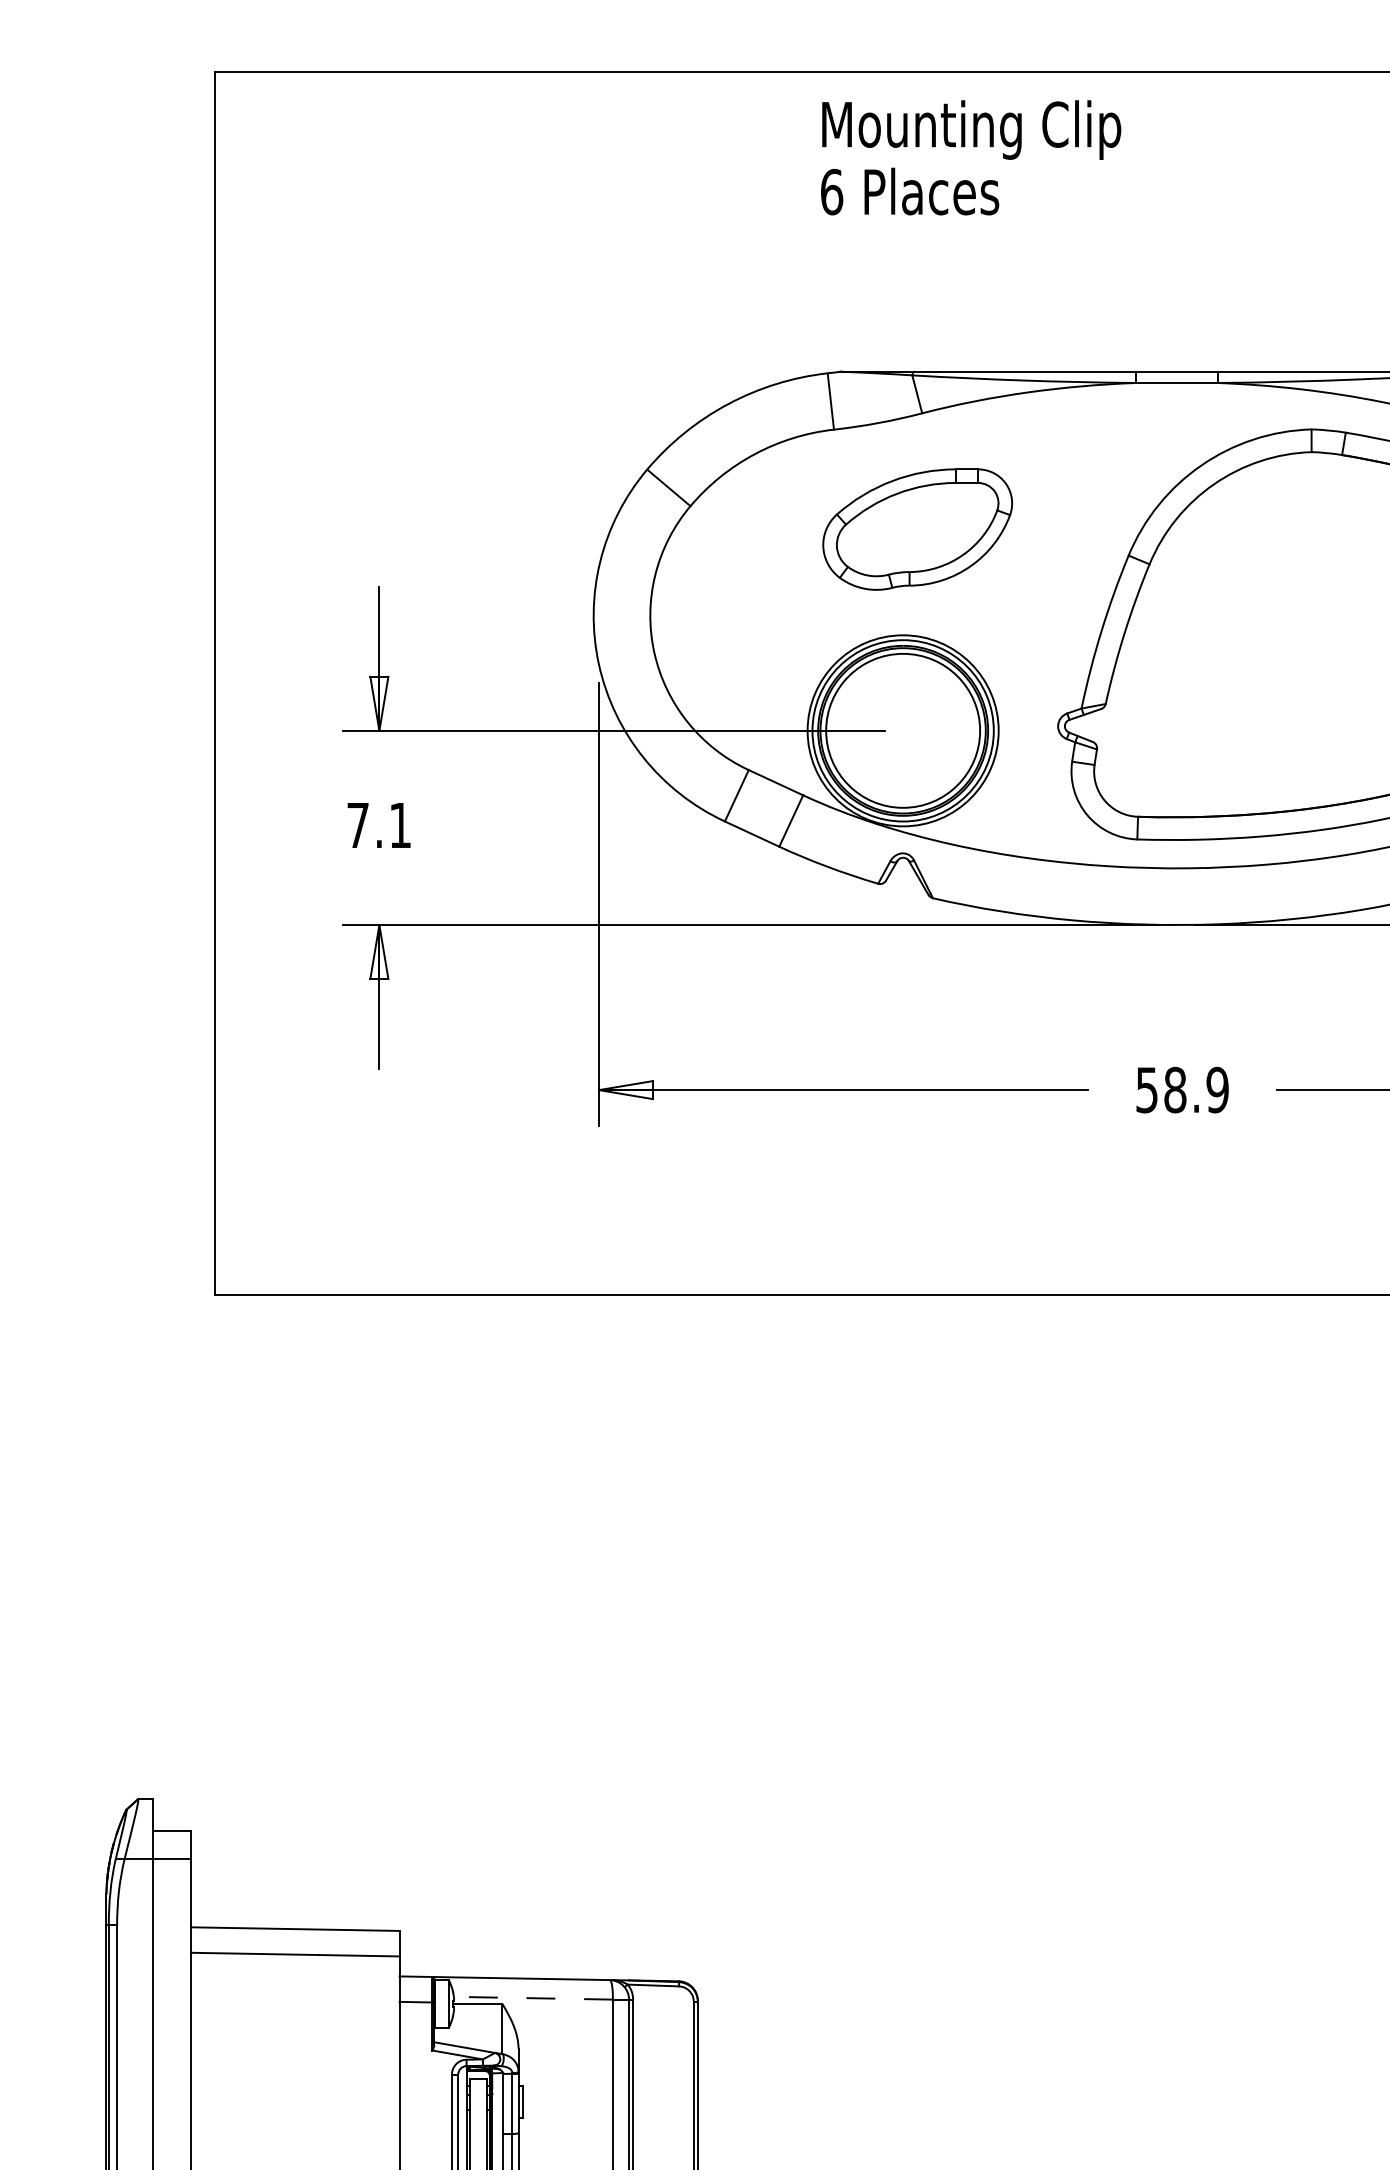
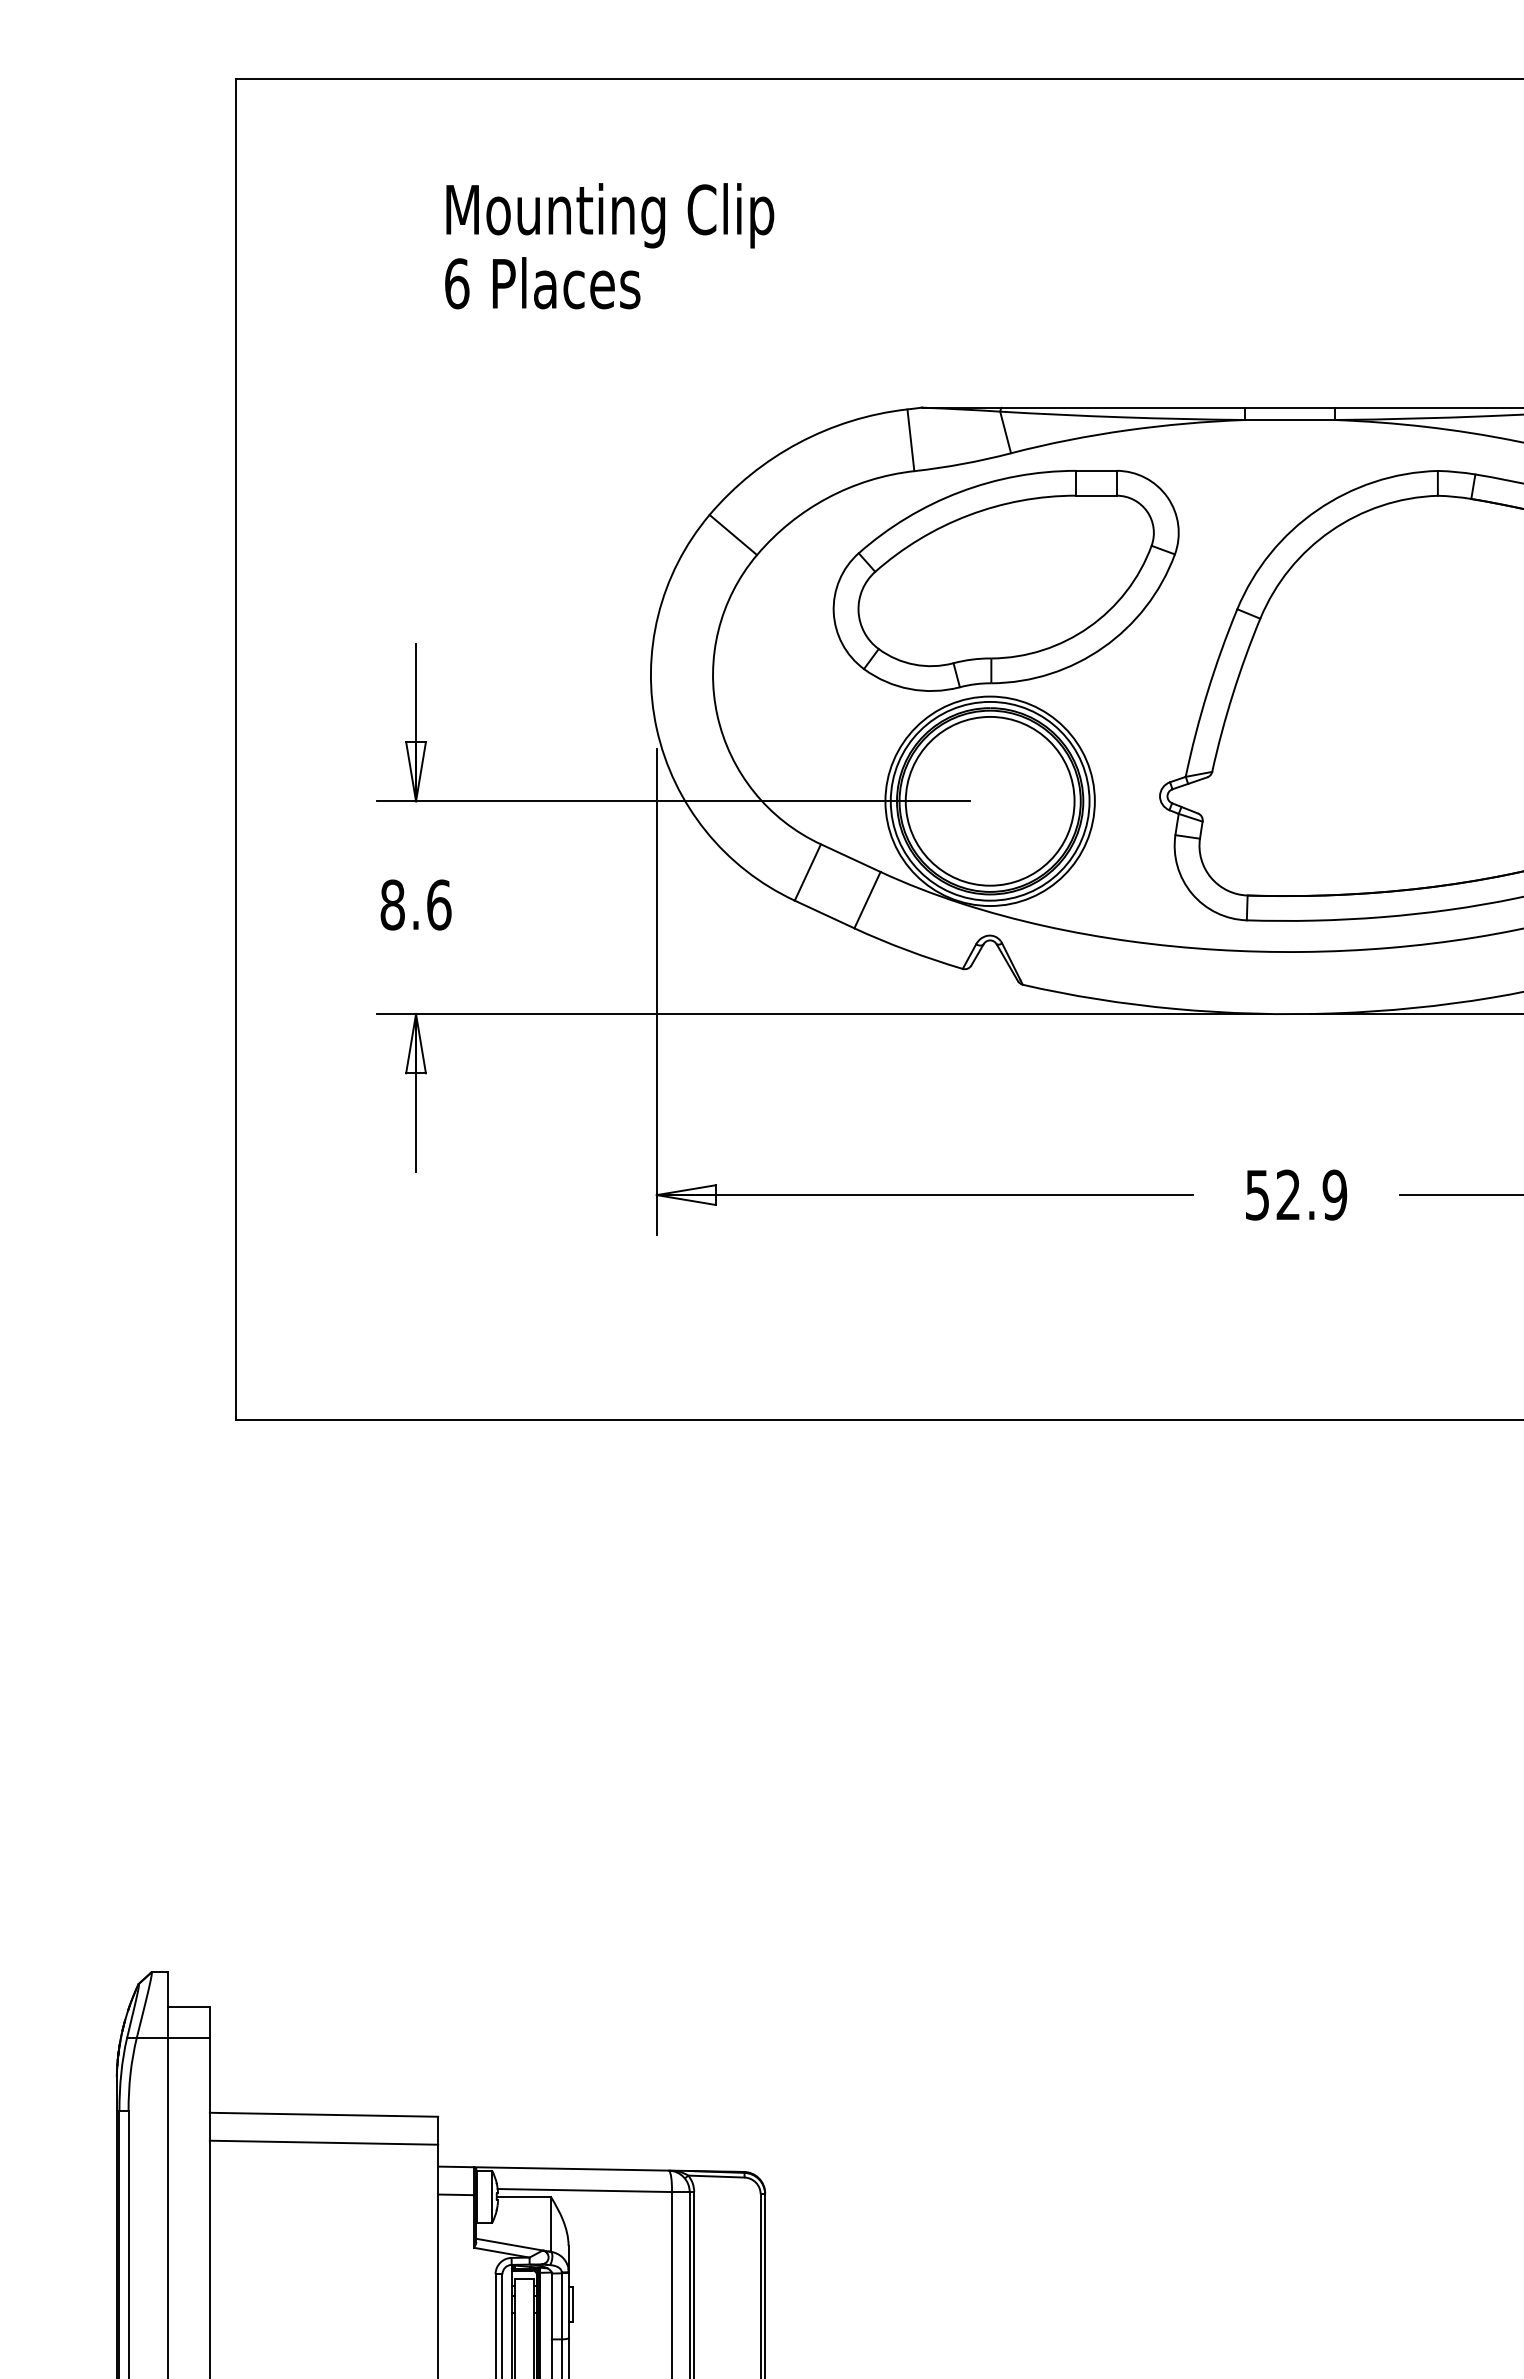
text: (970, 158) -> (609, 246), moved
part: (917, 529) -> (1005, 580), size x1.67
text: (378, 824) -> (415, 904), 7.1 -> 8.6
text: (1175, 1089) -> (1288, 1194), 58.9 -> 52.9
line: (533, 1998) -> (584, 2190), dashed -> solid

